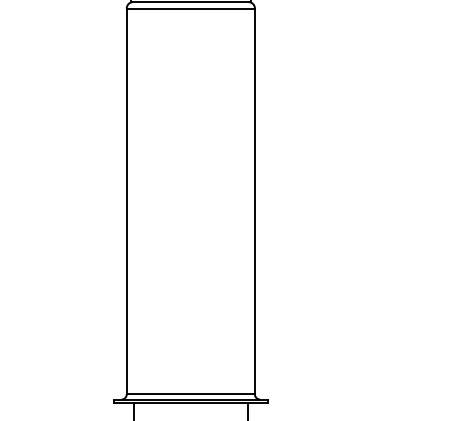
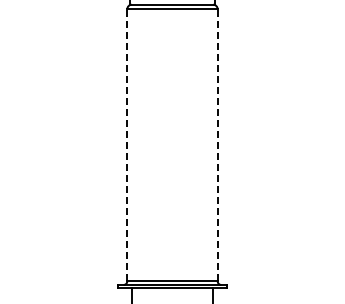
line: (127, 200) -> (127, 144), solid -> dashed
line: (254, 200) -> (217, 144), solid -> dashed

